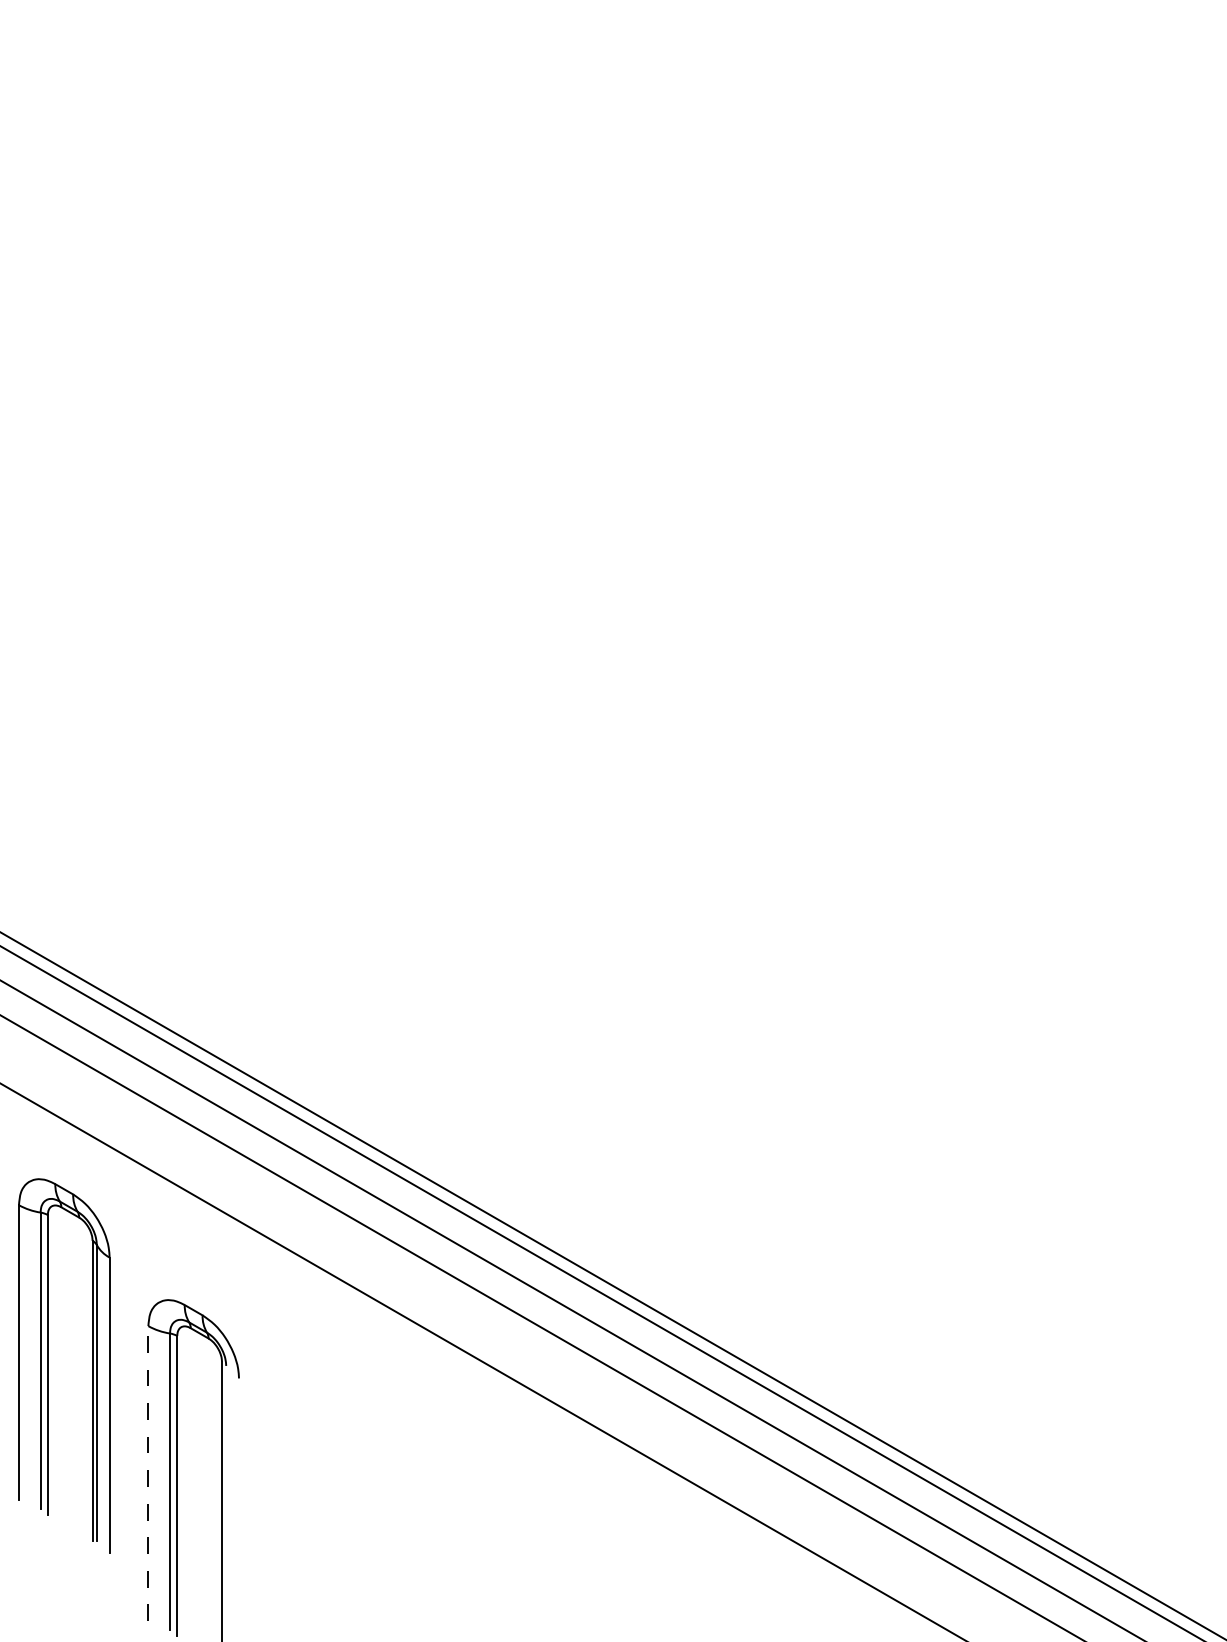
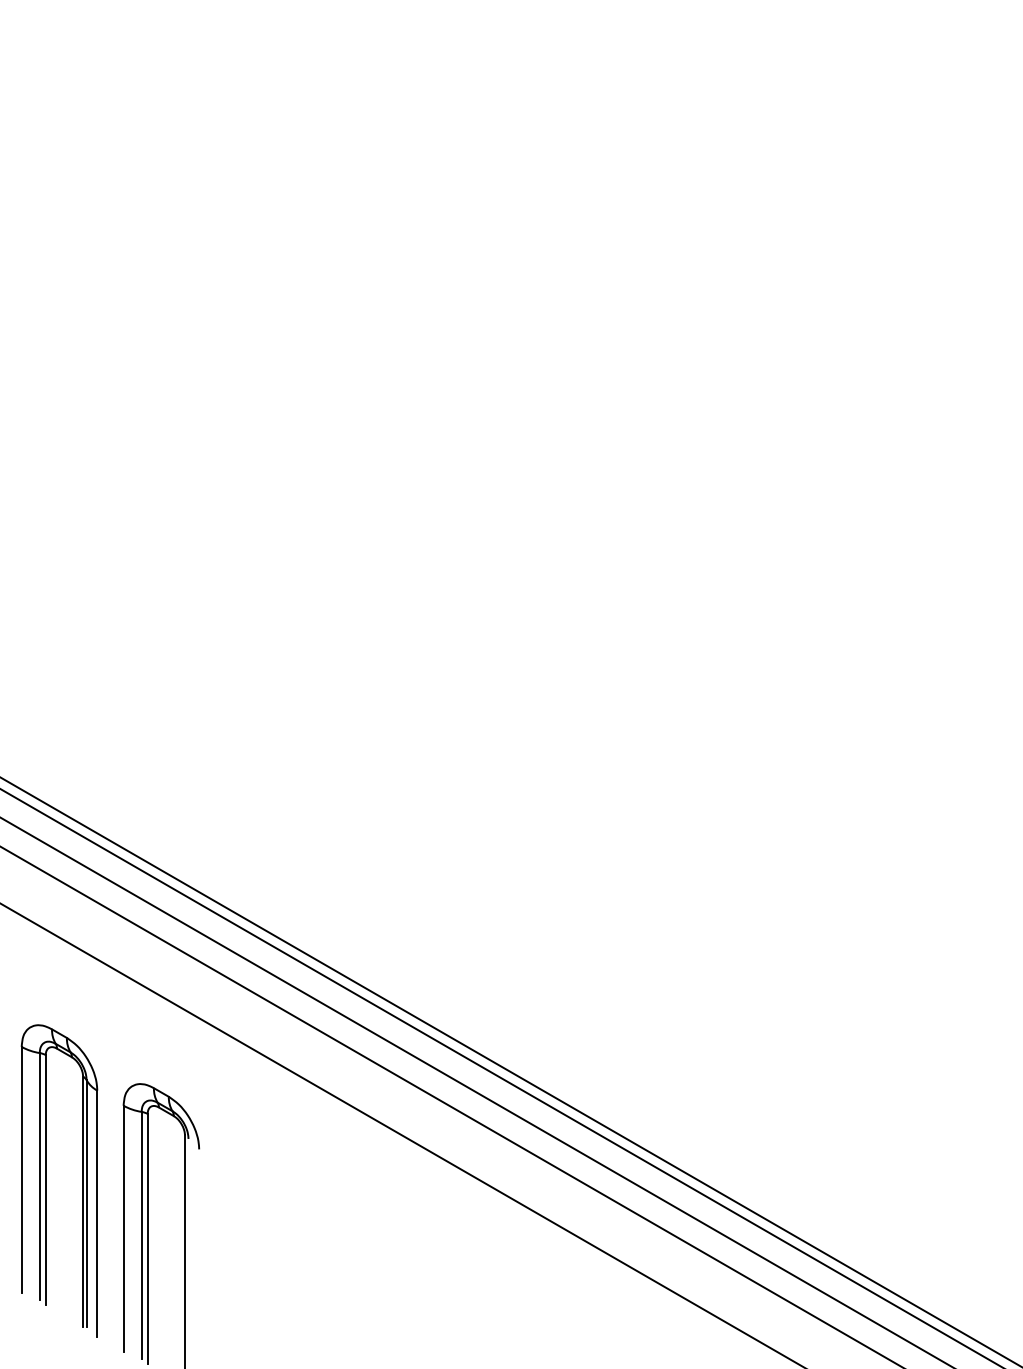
part: (48, 1365) -> (46, 1180), moved
line: (148, 1473) -> (123, 1228), dashed -> solid

